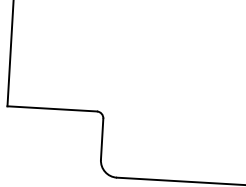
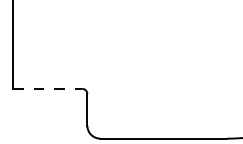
line: (53, 108) -> (48, 88), solid -> dashed

